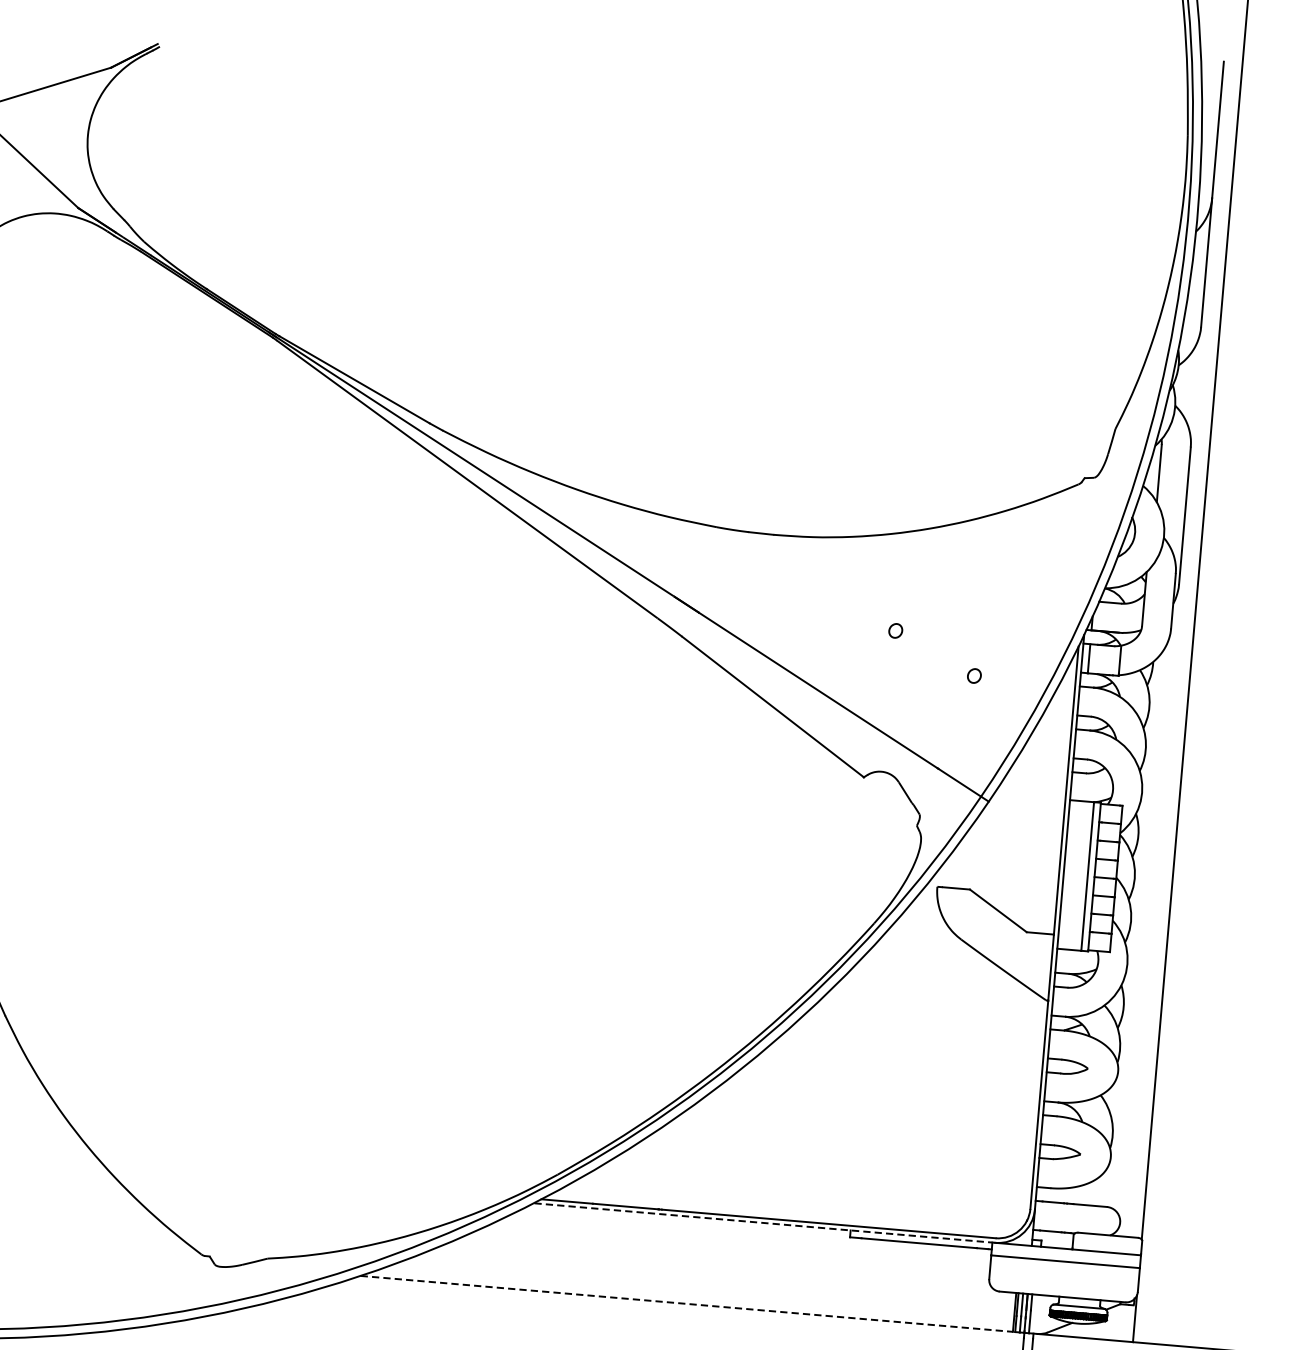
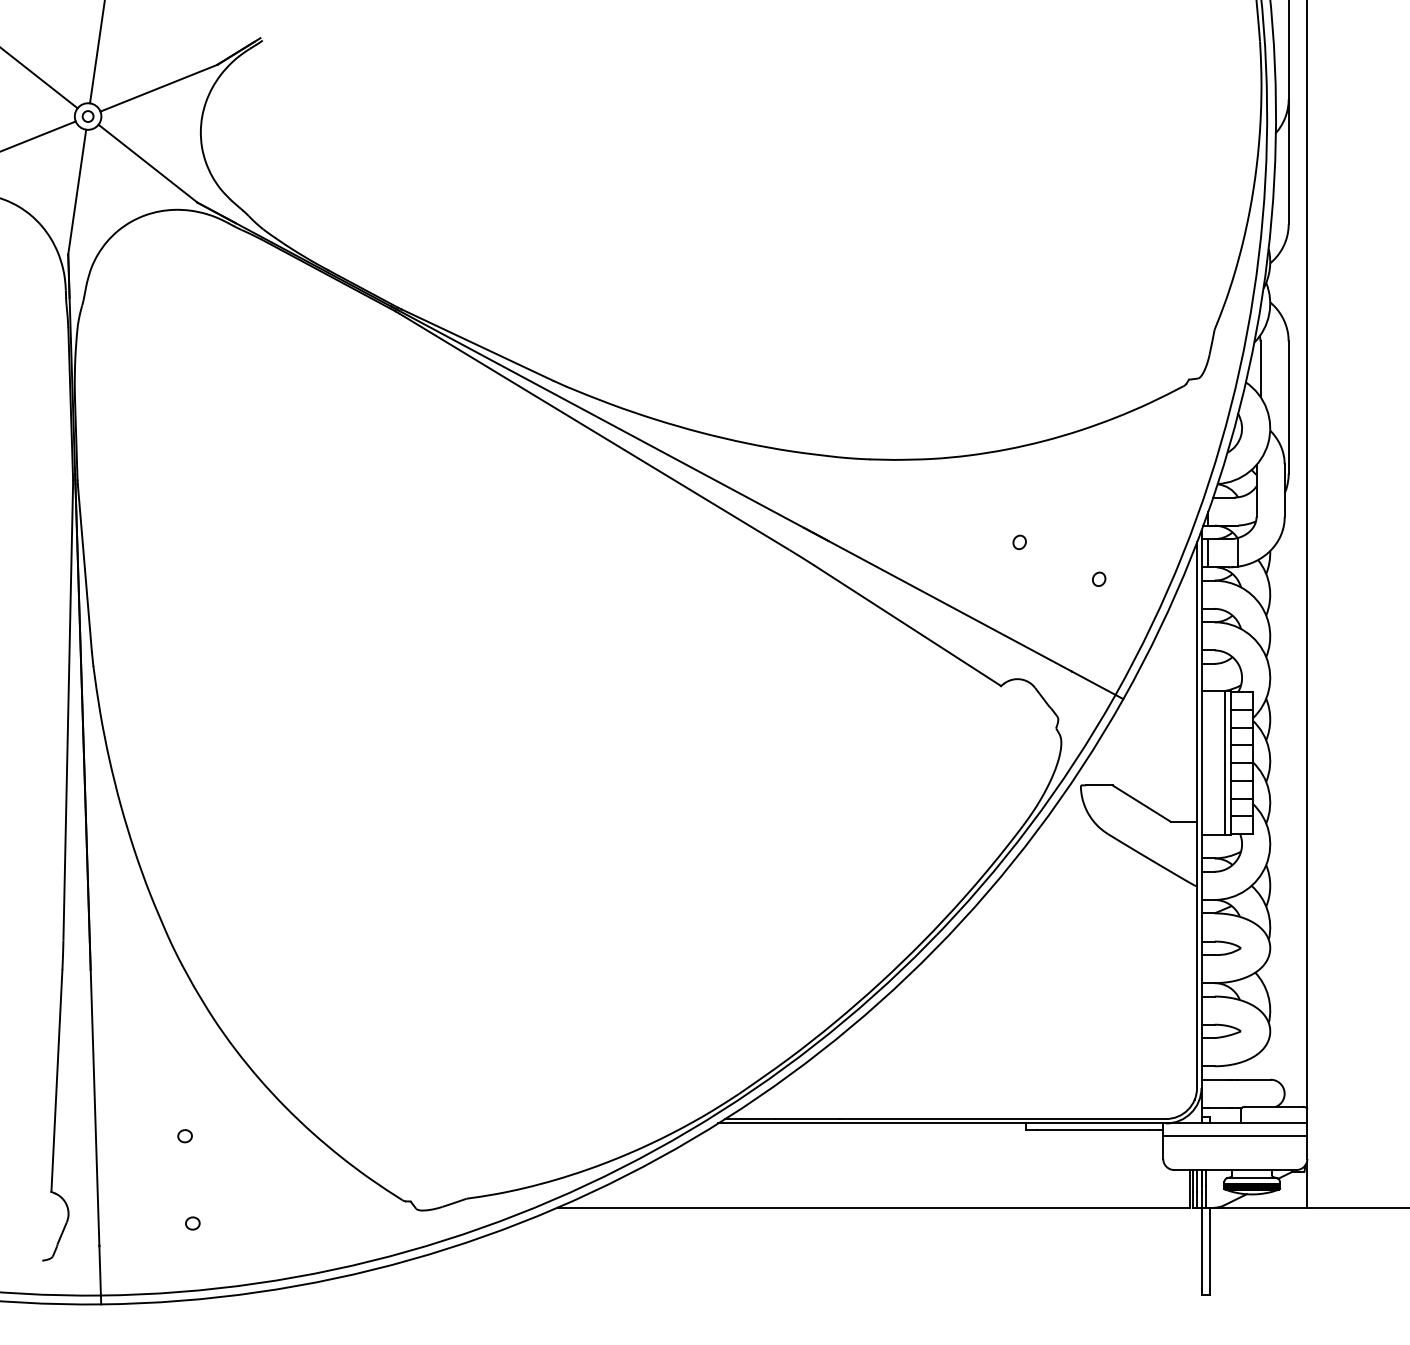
line: (764, 1223) -> (942, 1123), dashed -> solid
line: (687, 1303) -> (874, 1207), dashed -> solid

